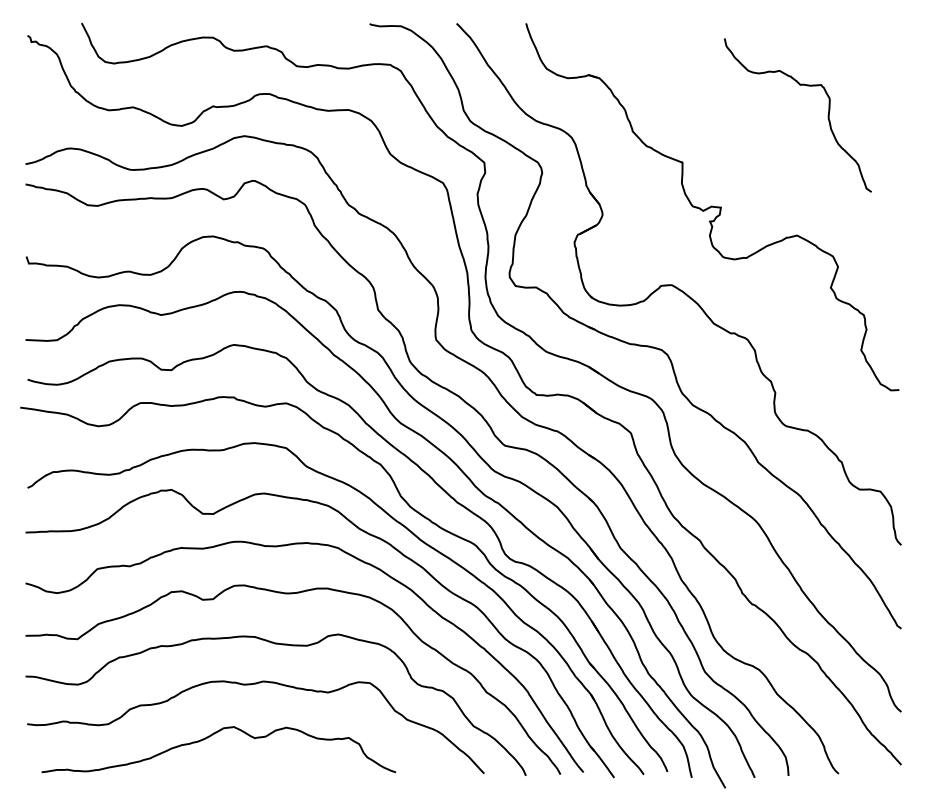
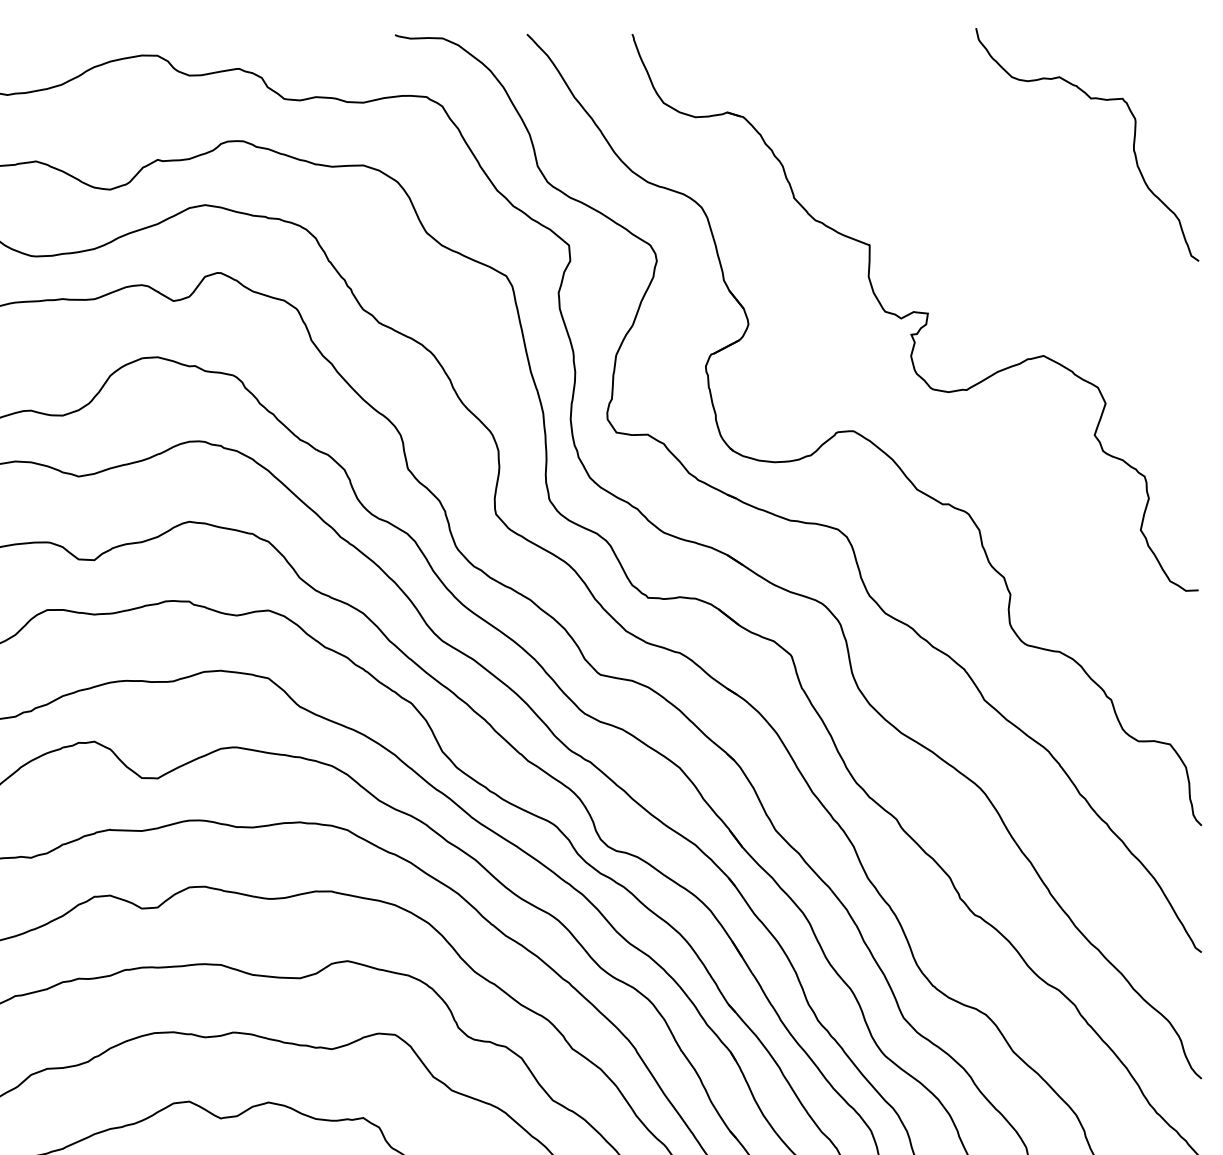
curve: (827, 115) -> (1132, 144), moved

